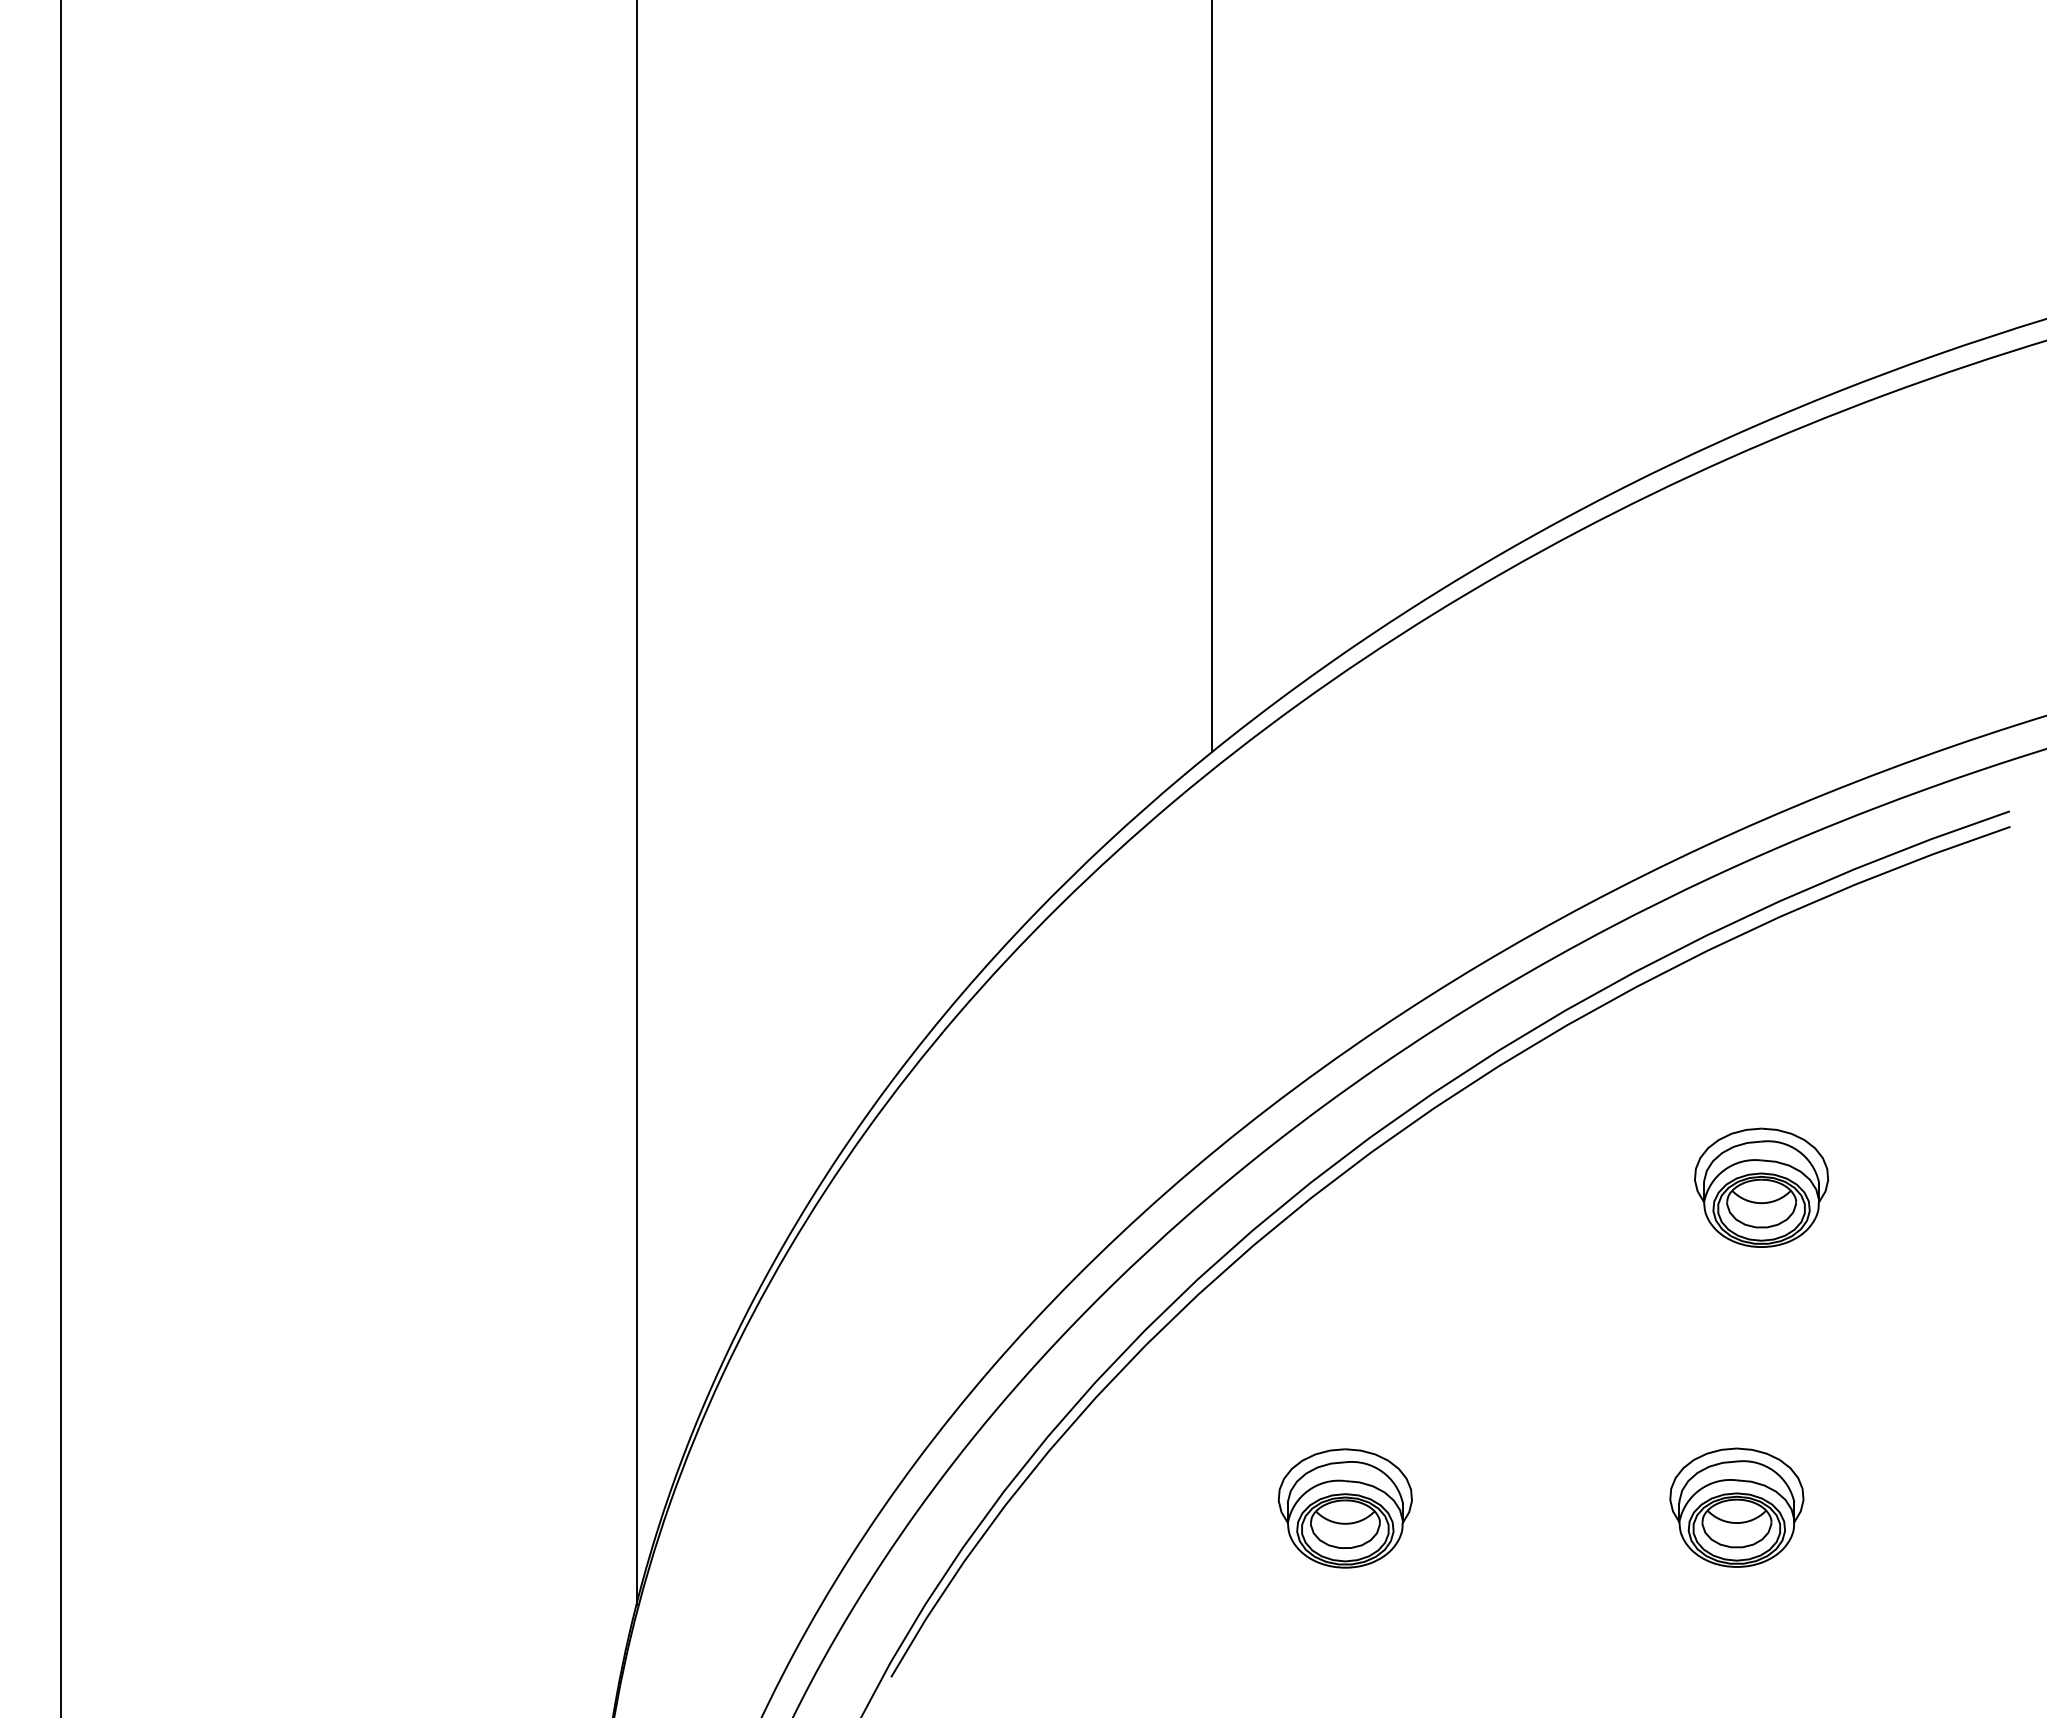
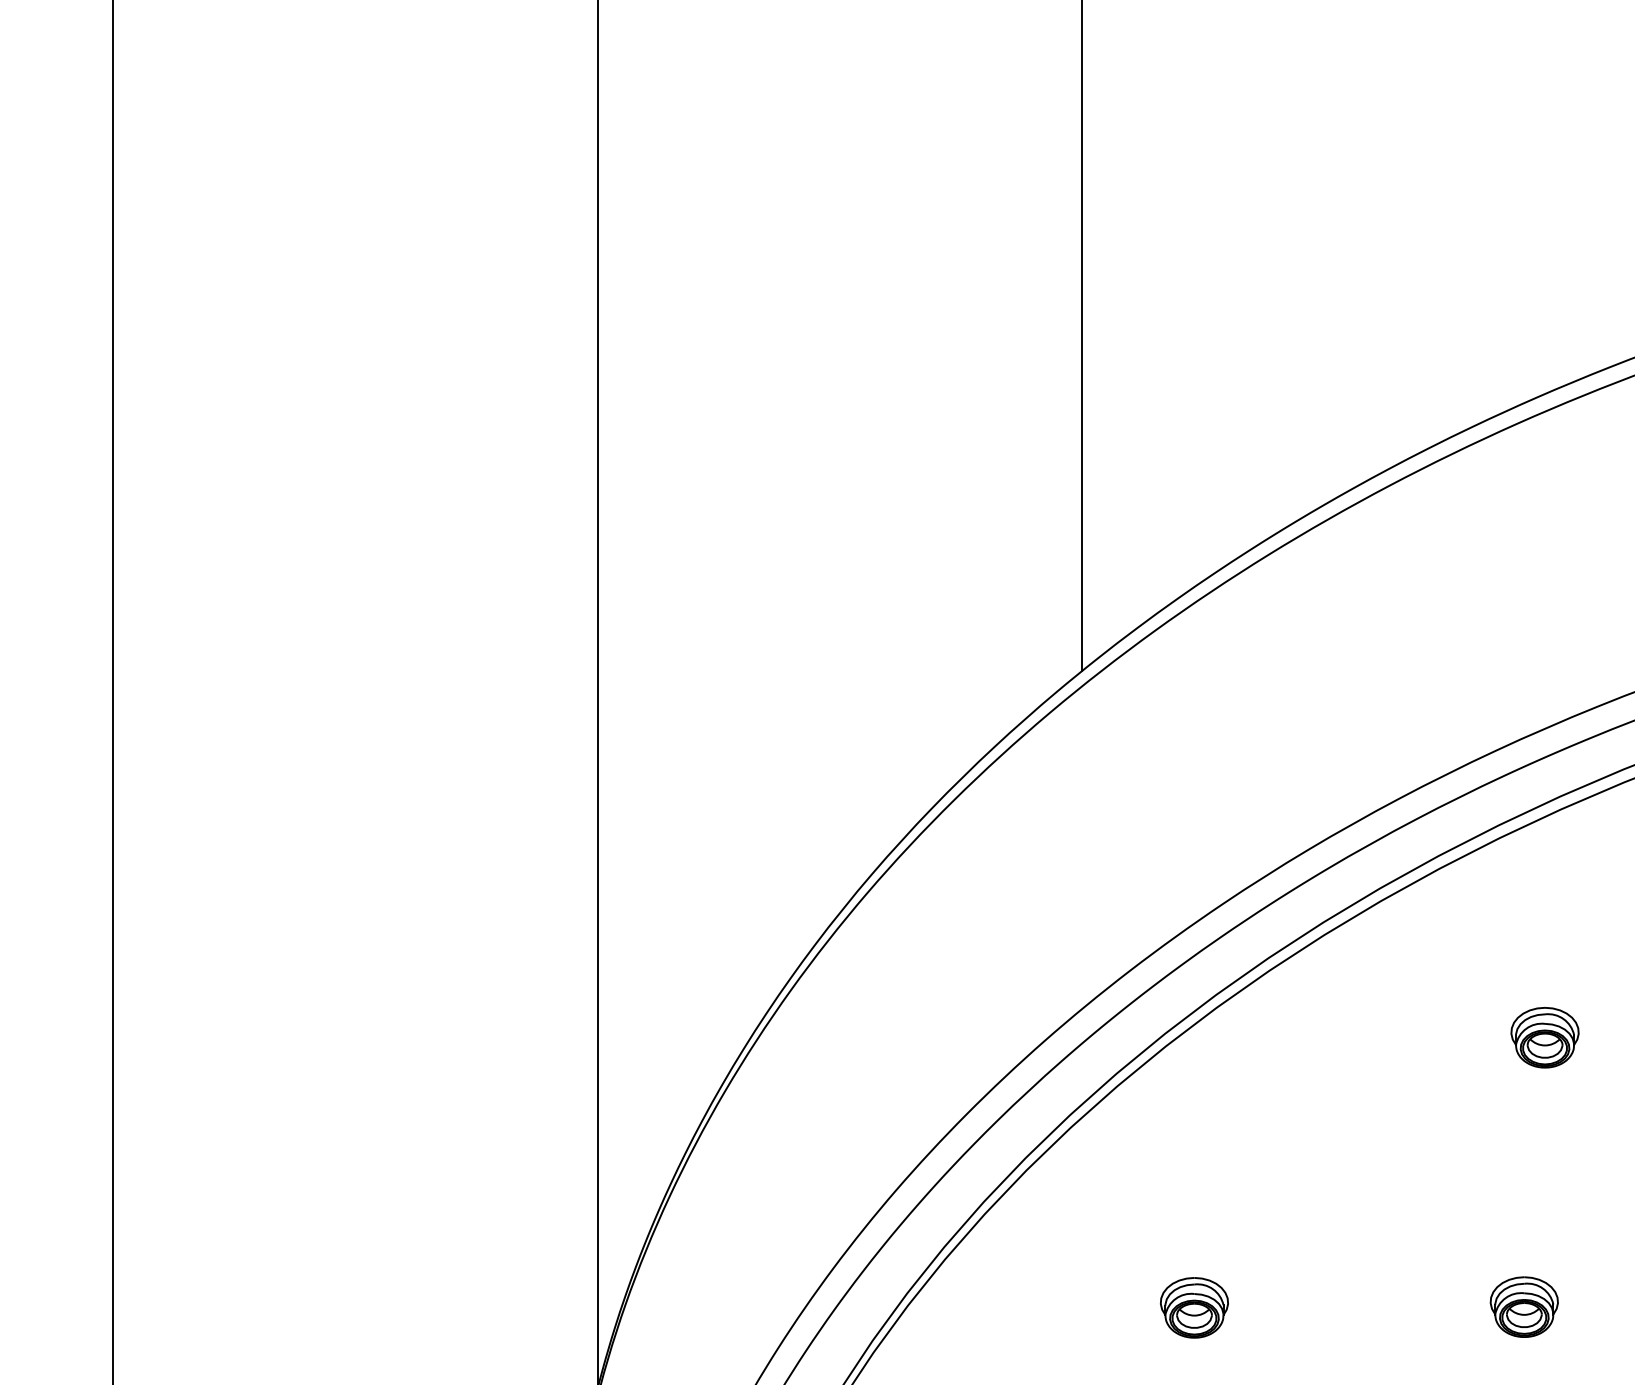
part: (1761, 1187) -> (1545, 1037), size x0.6
part: (1736, 1507) -> (1523, 1307), size x0.6
part: (1344, 1508) -> (1193, 1307), size x0.6

